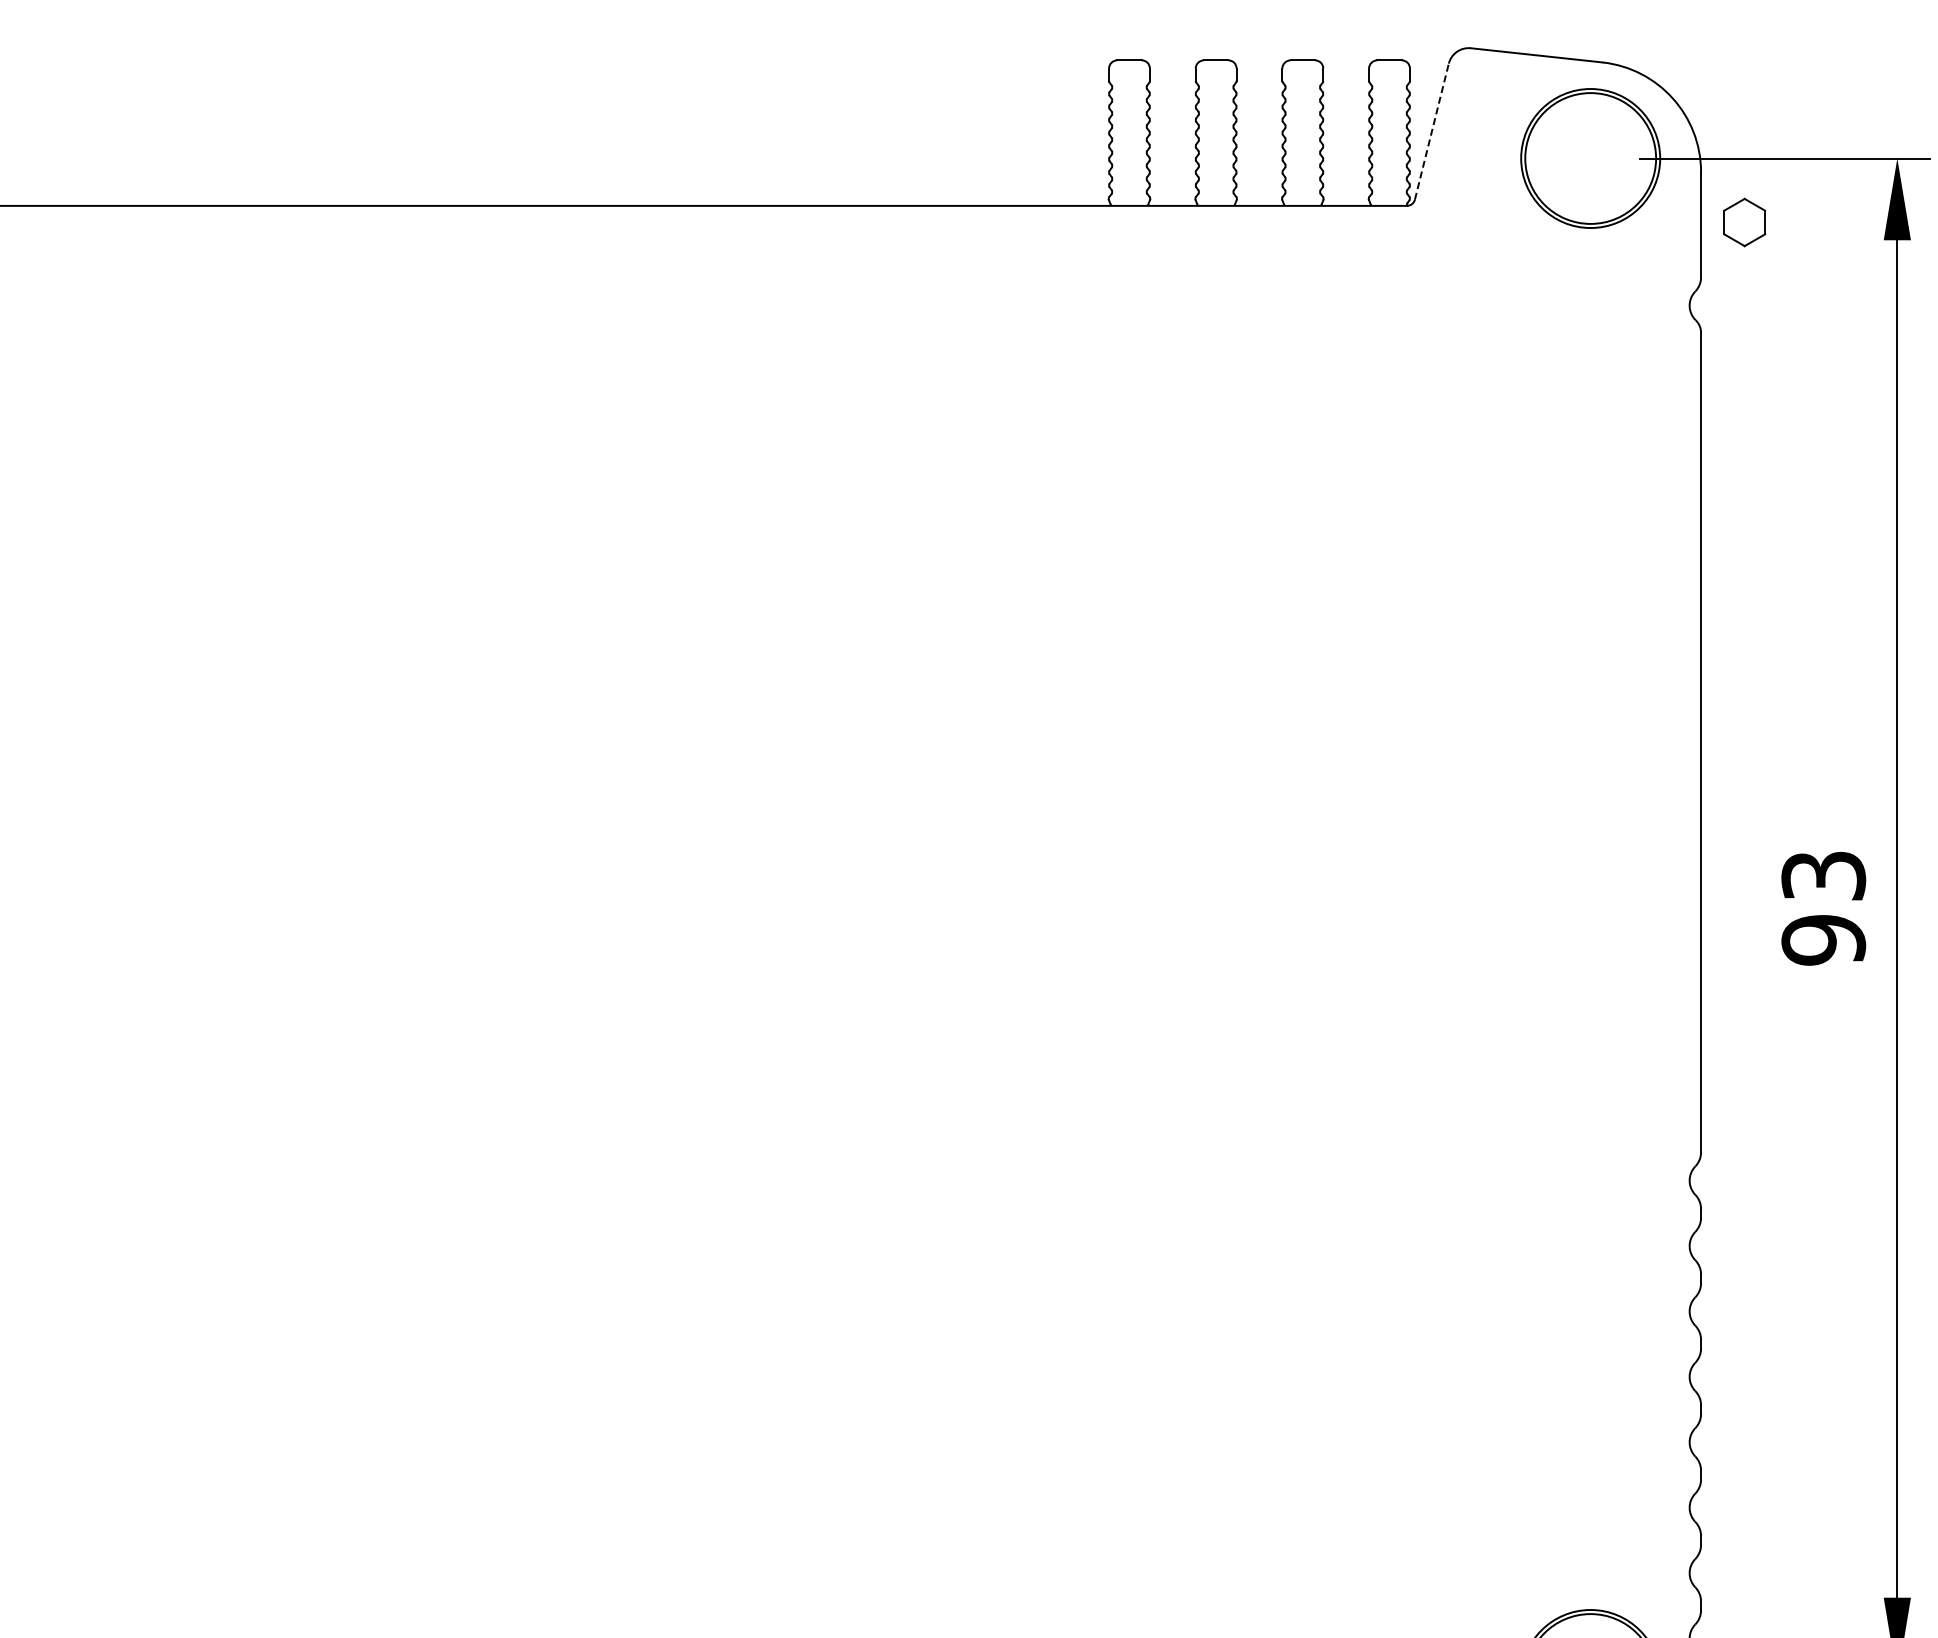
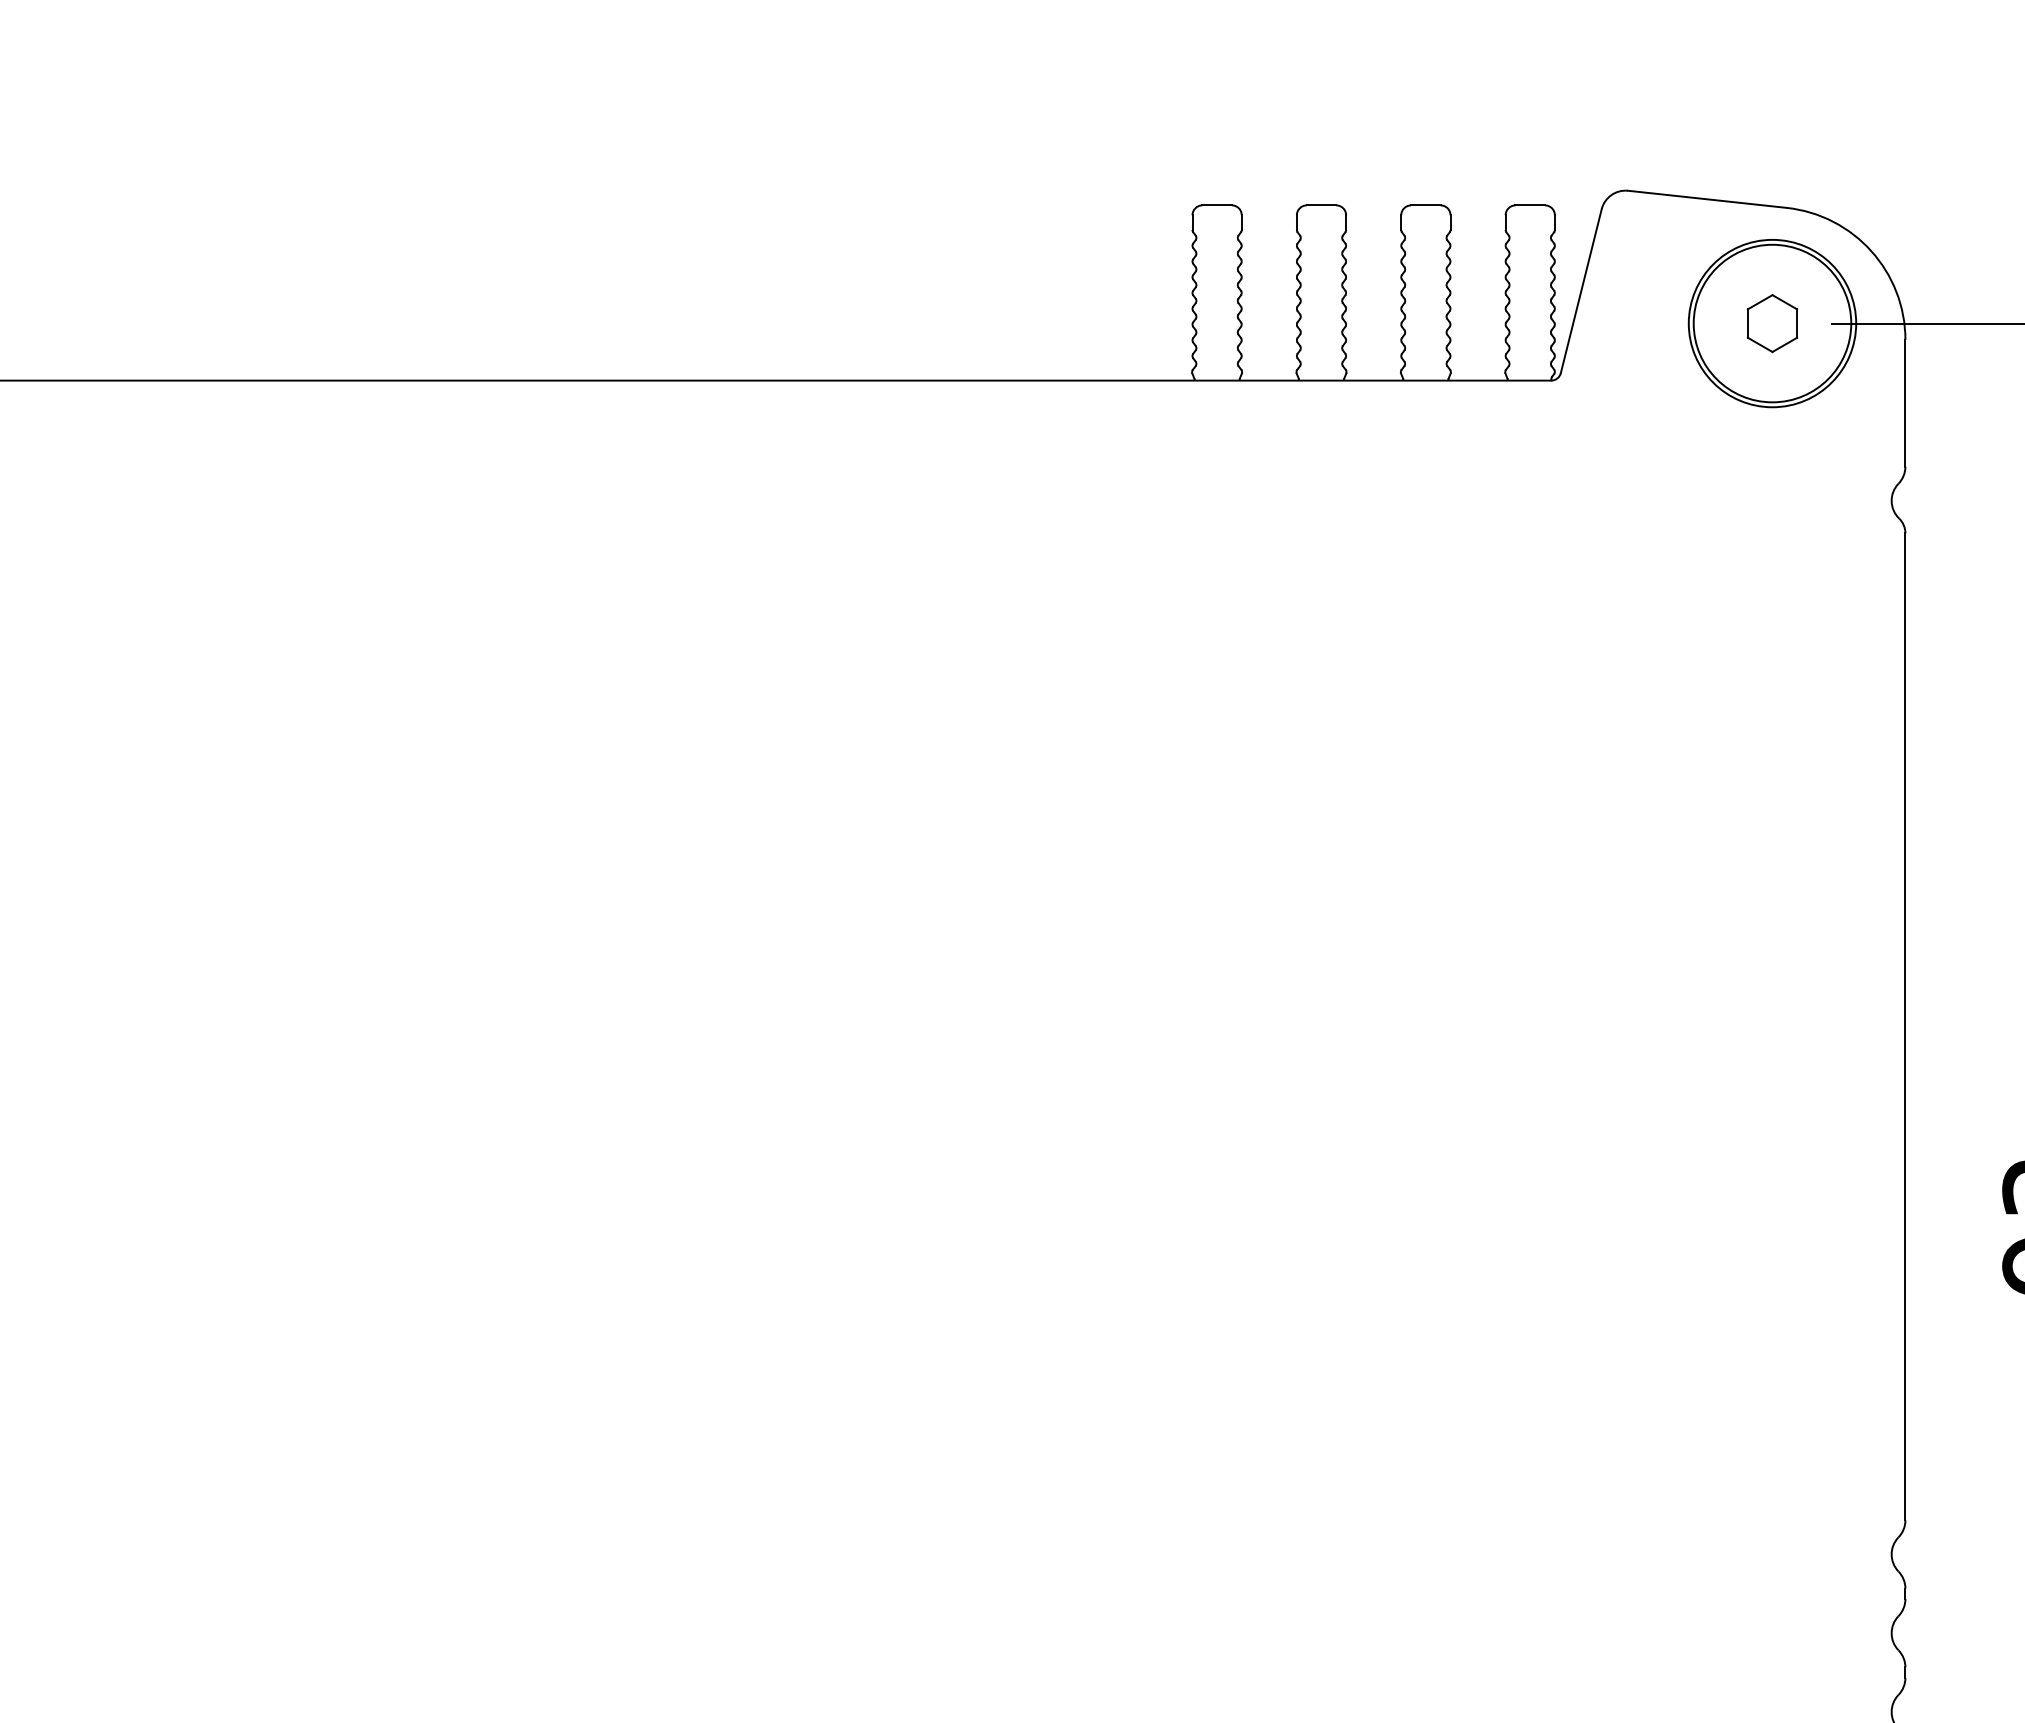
line: (1432, 131) -> (1582, 291), dashed -> solid
part: (1744, 222) -> (1772, 323), moved

